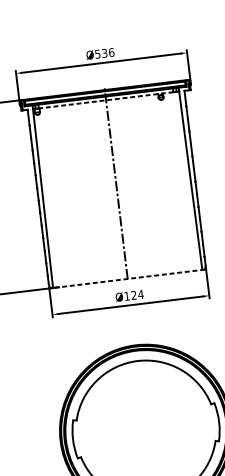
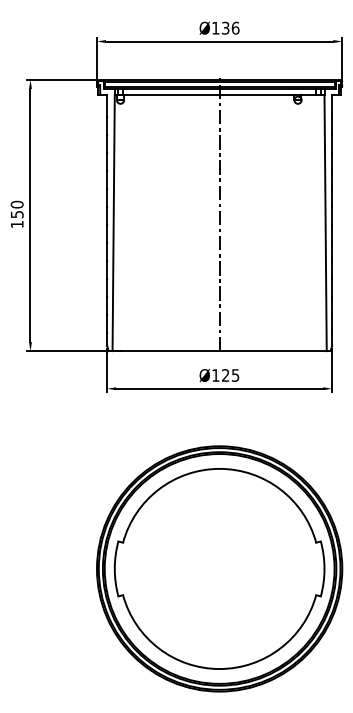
text: (97, 54) -> (215, 28), Ø536 -> Ø136
line: (105, 100) -> (219, 94), dashed -> solid
line: (127, 279) -> (219, 351), dashed -> solid
text: (140, 294) -> (235, 375), Ø124 -> Ø125

